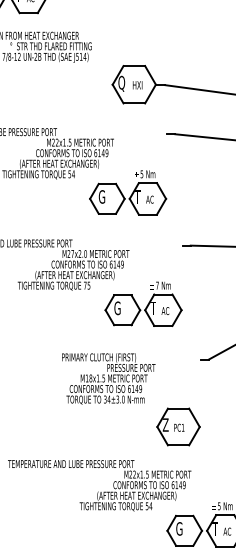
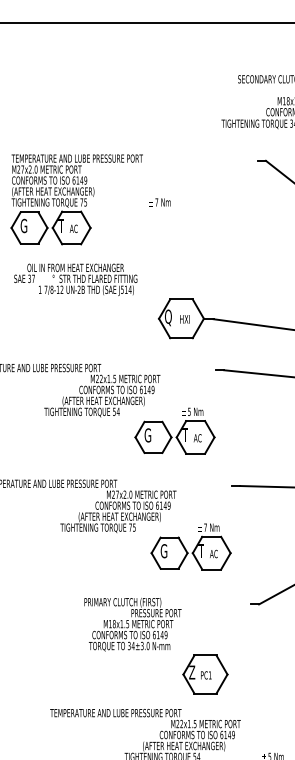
part: (131, 400) -> (156, 646), moved

